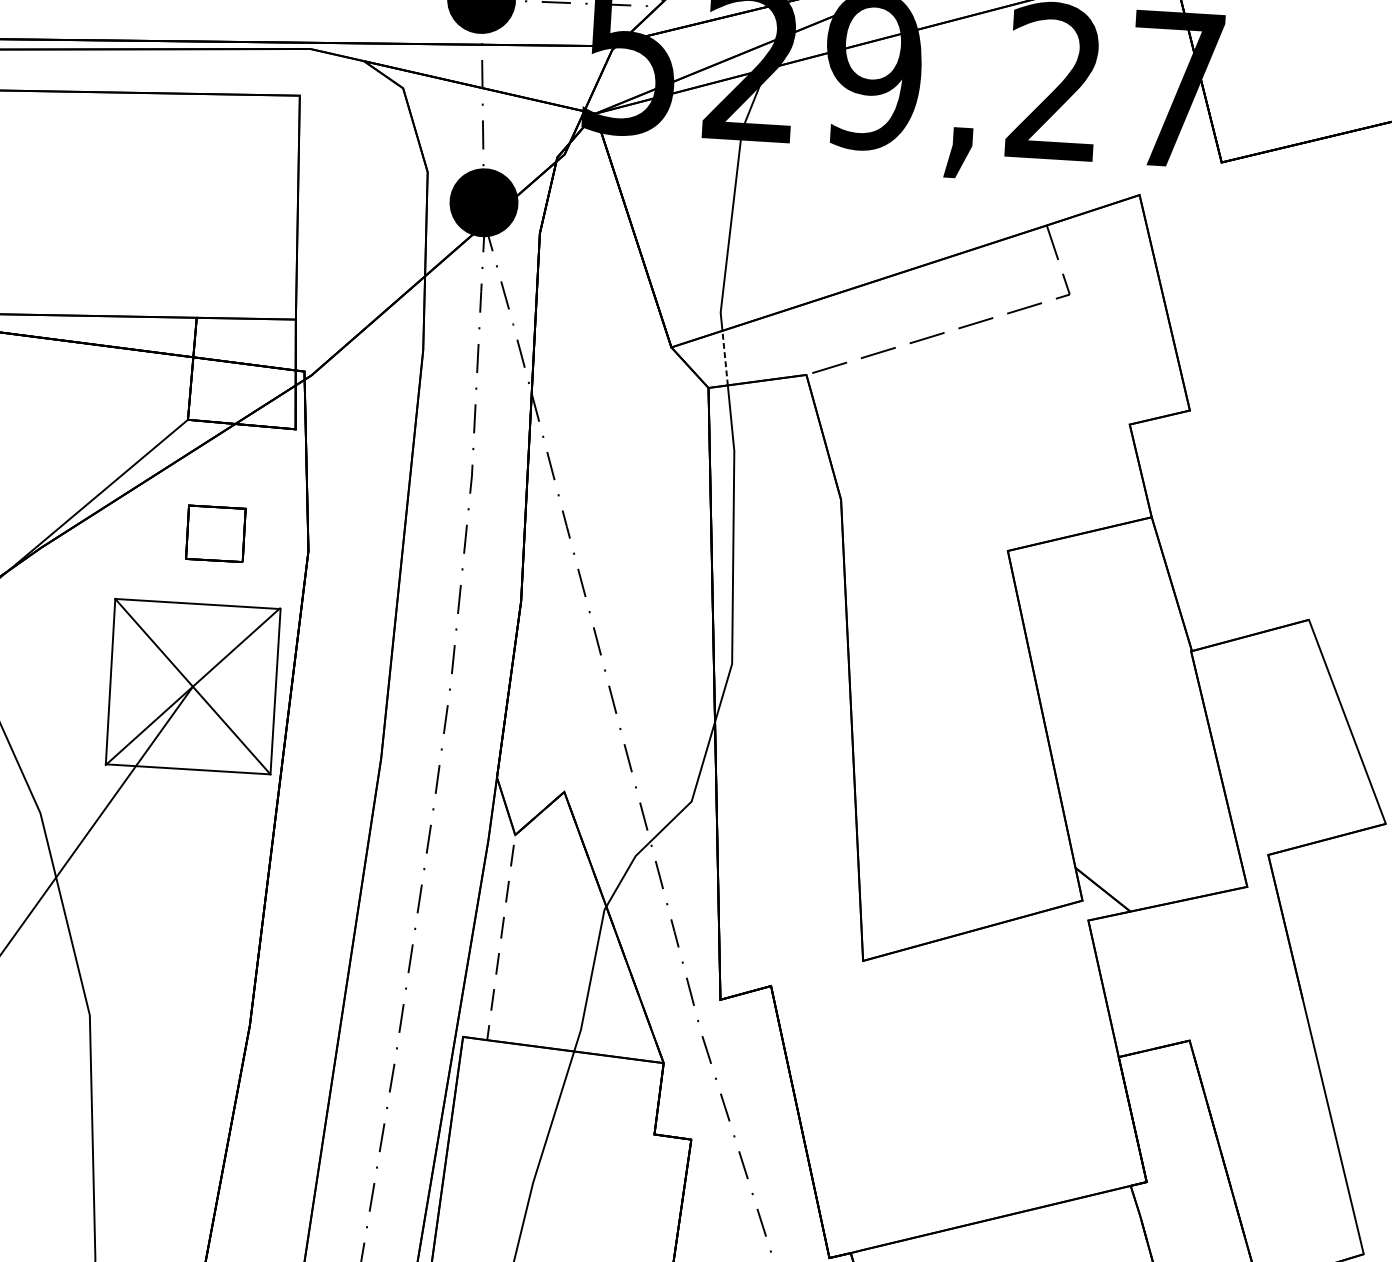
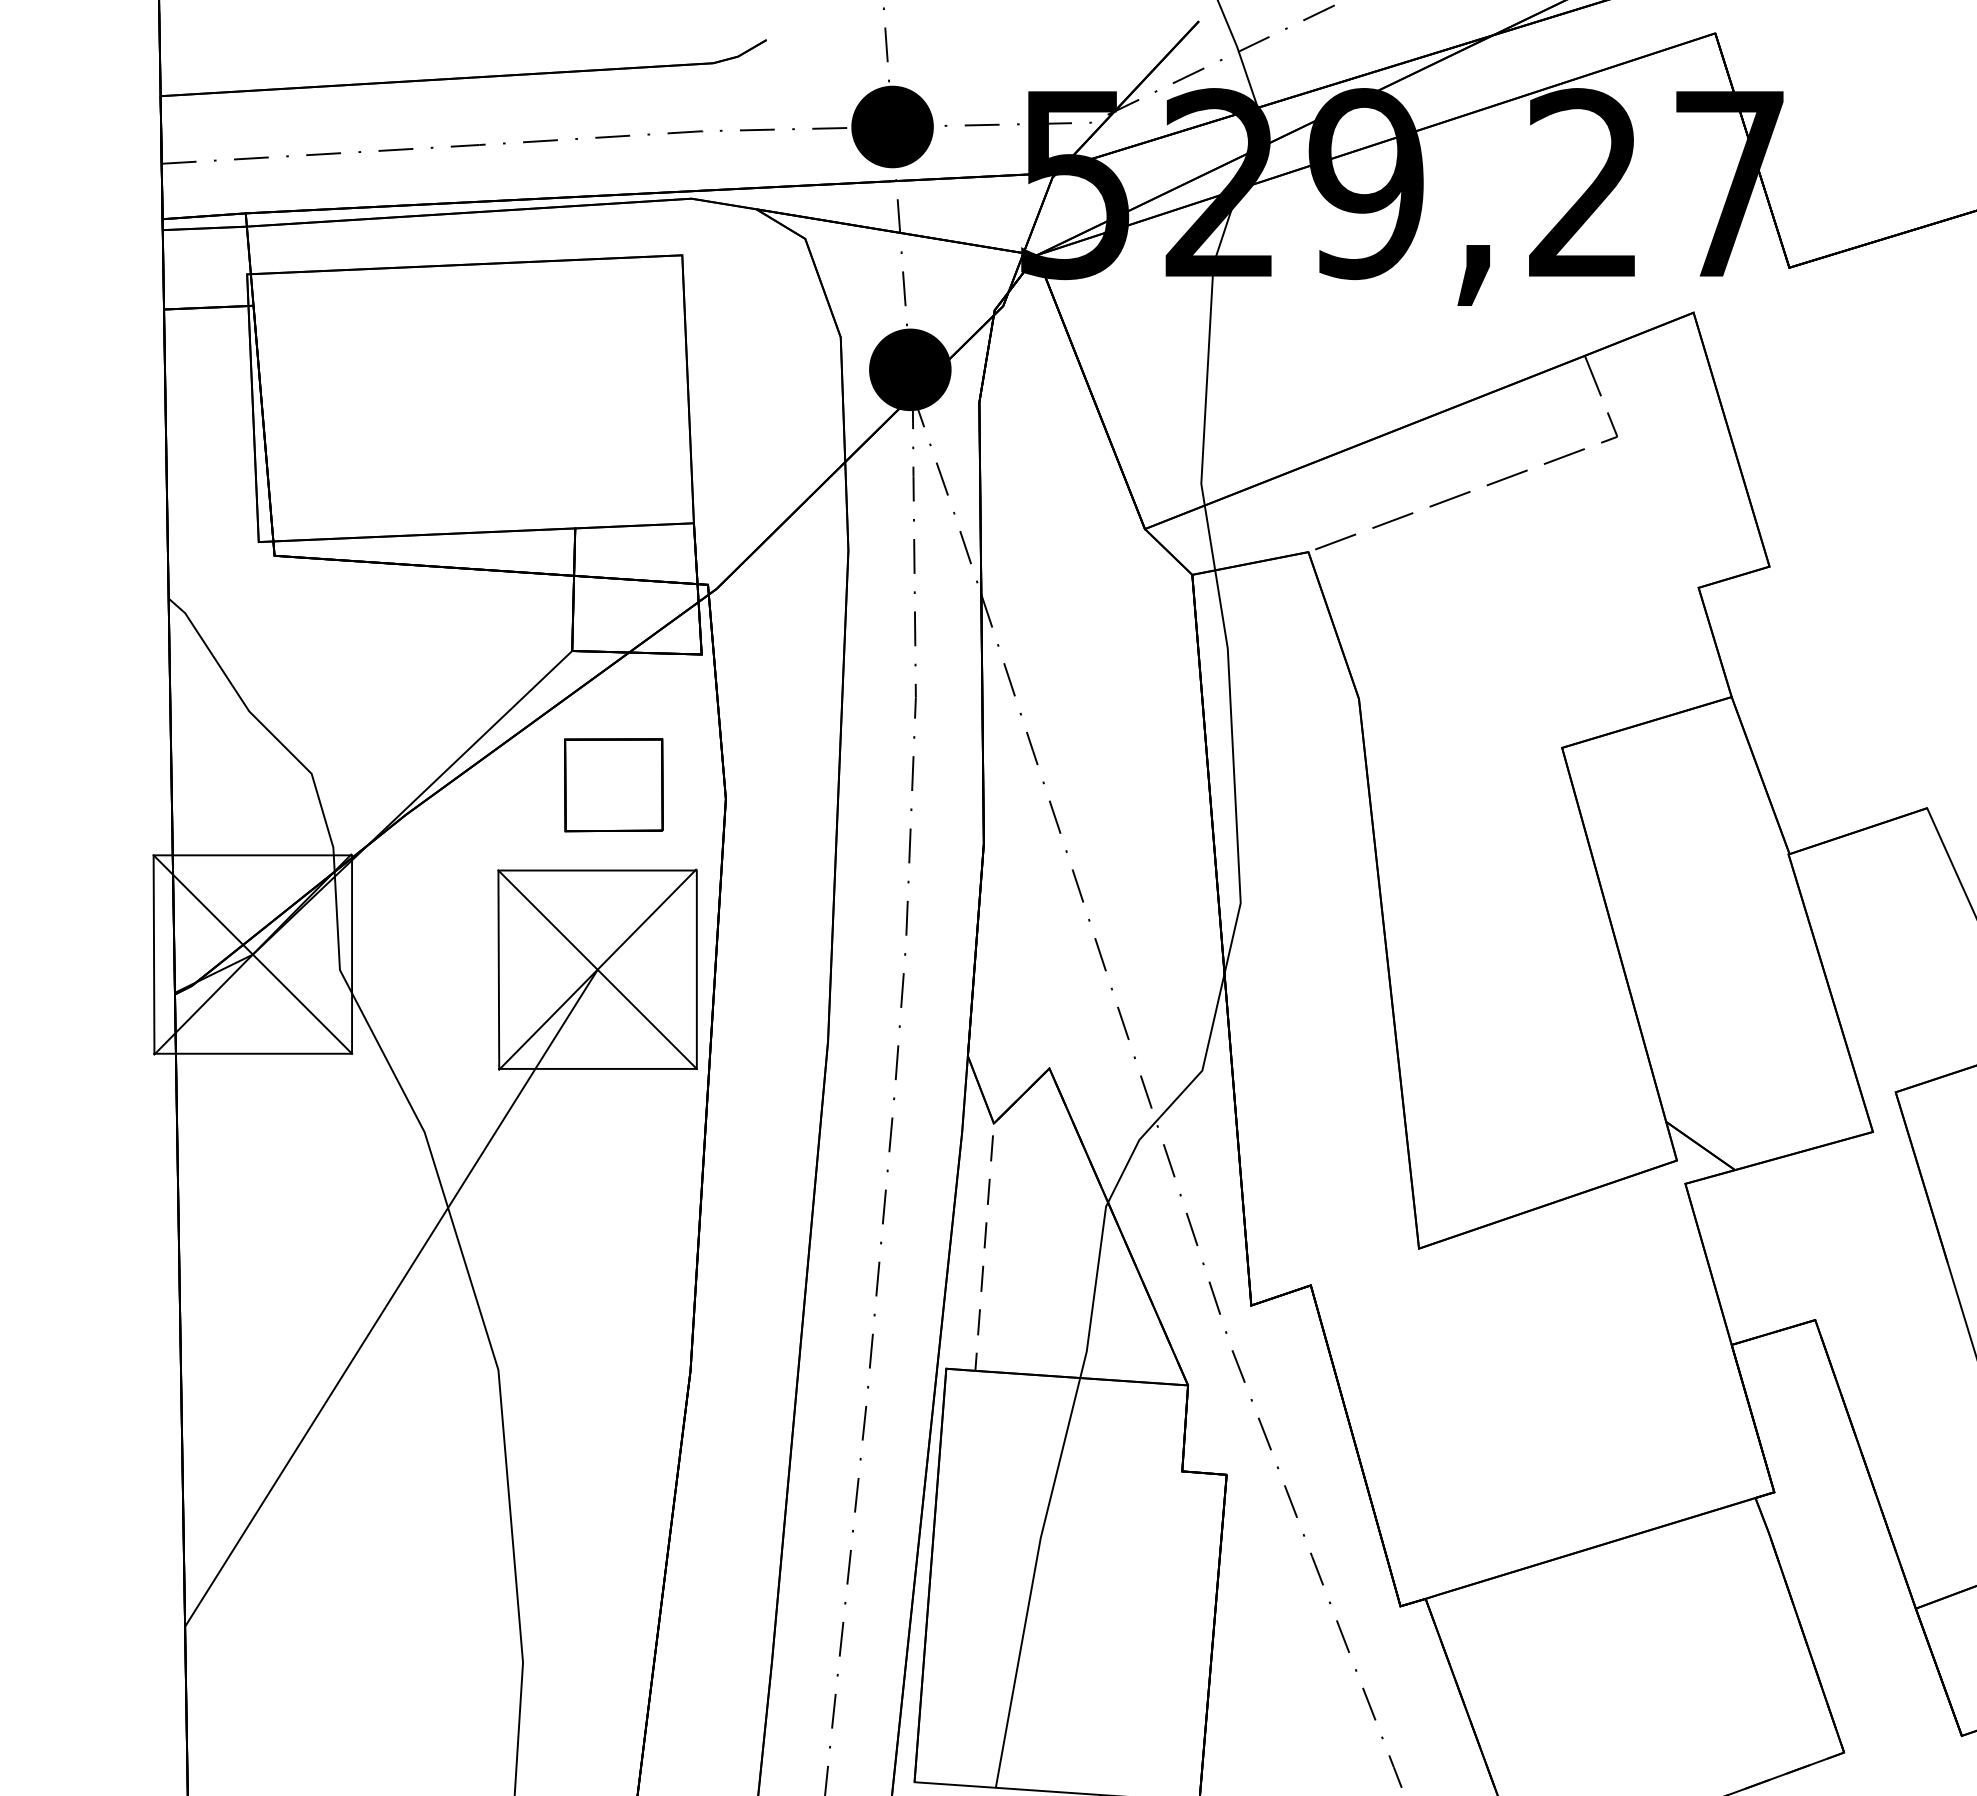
line: (725, 357) -> (1210, 537), dashed -> solid
part: (215, 533) -> (613, 785), size x1.43

